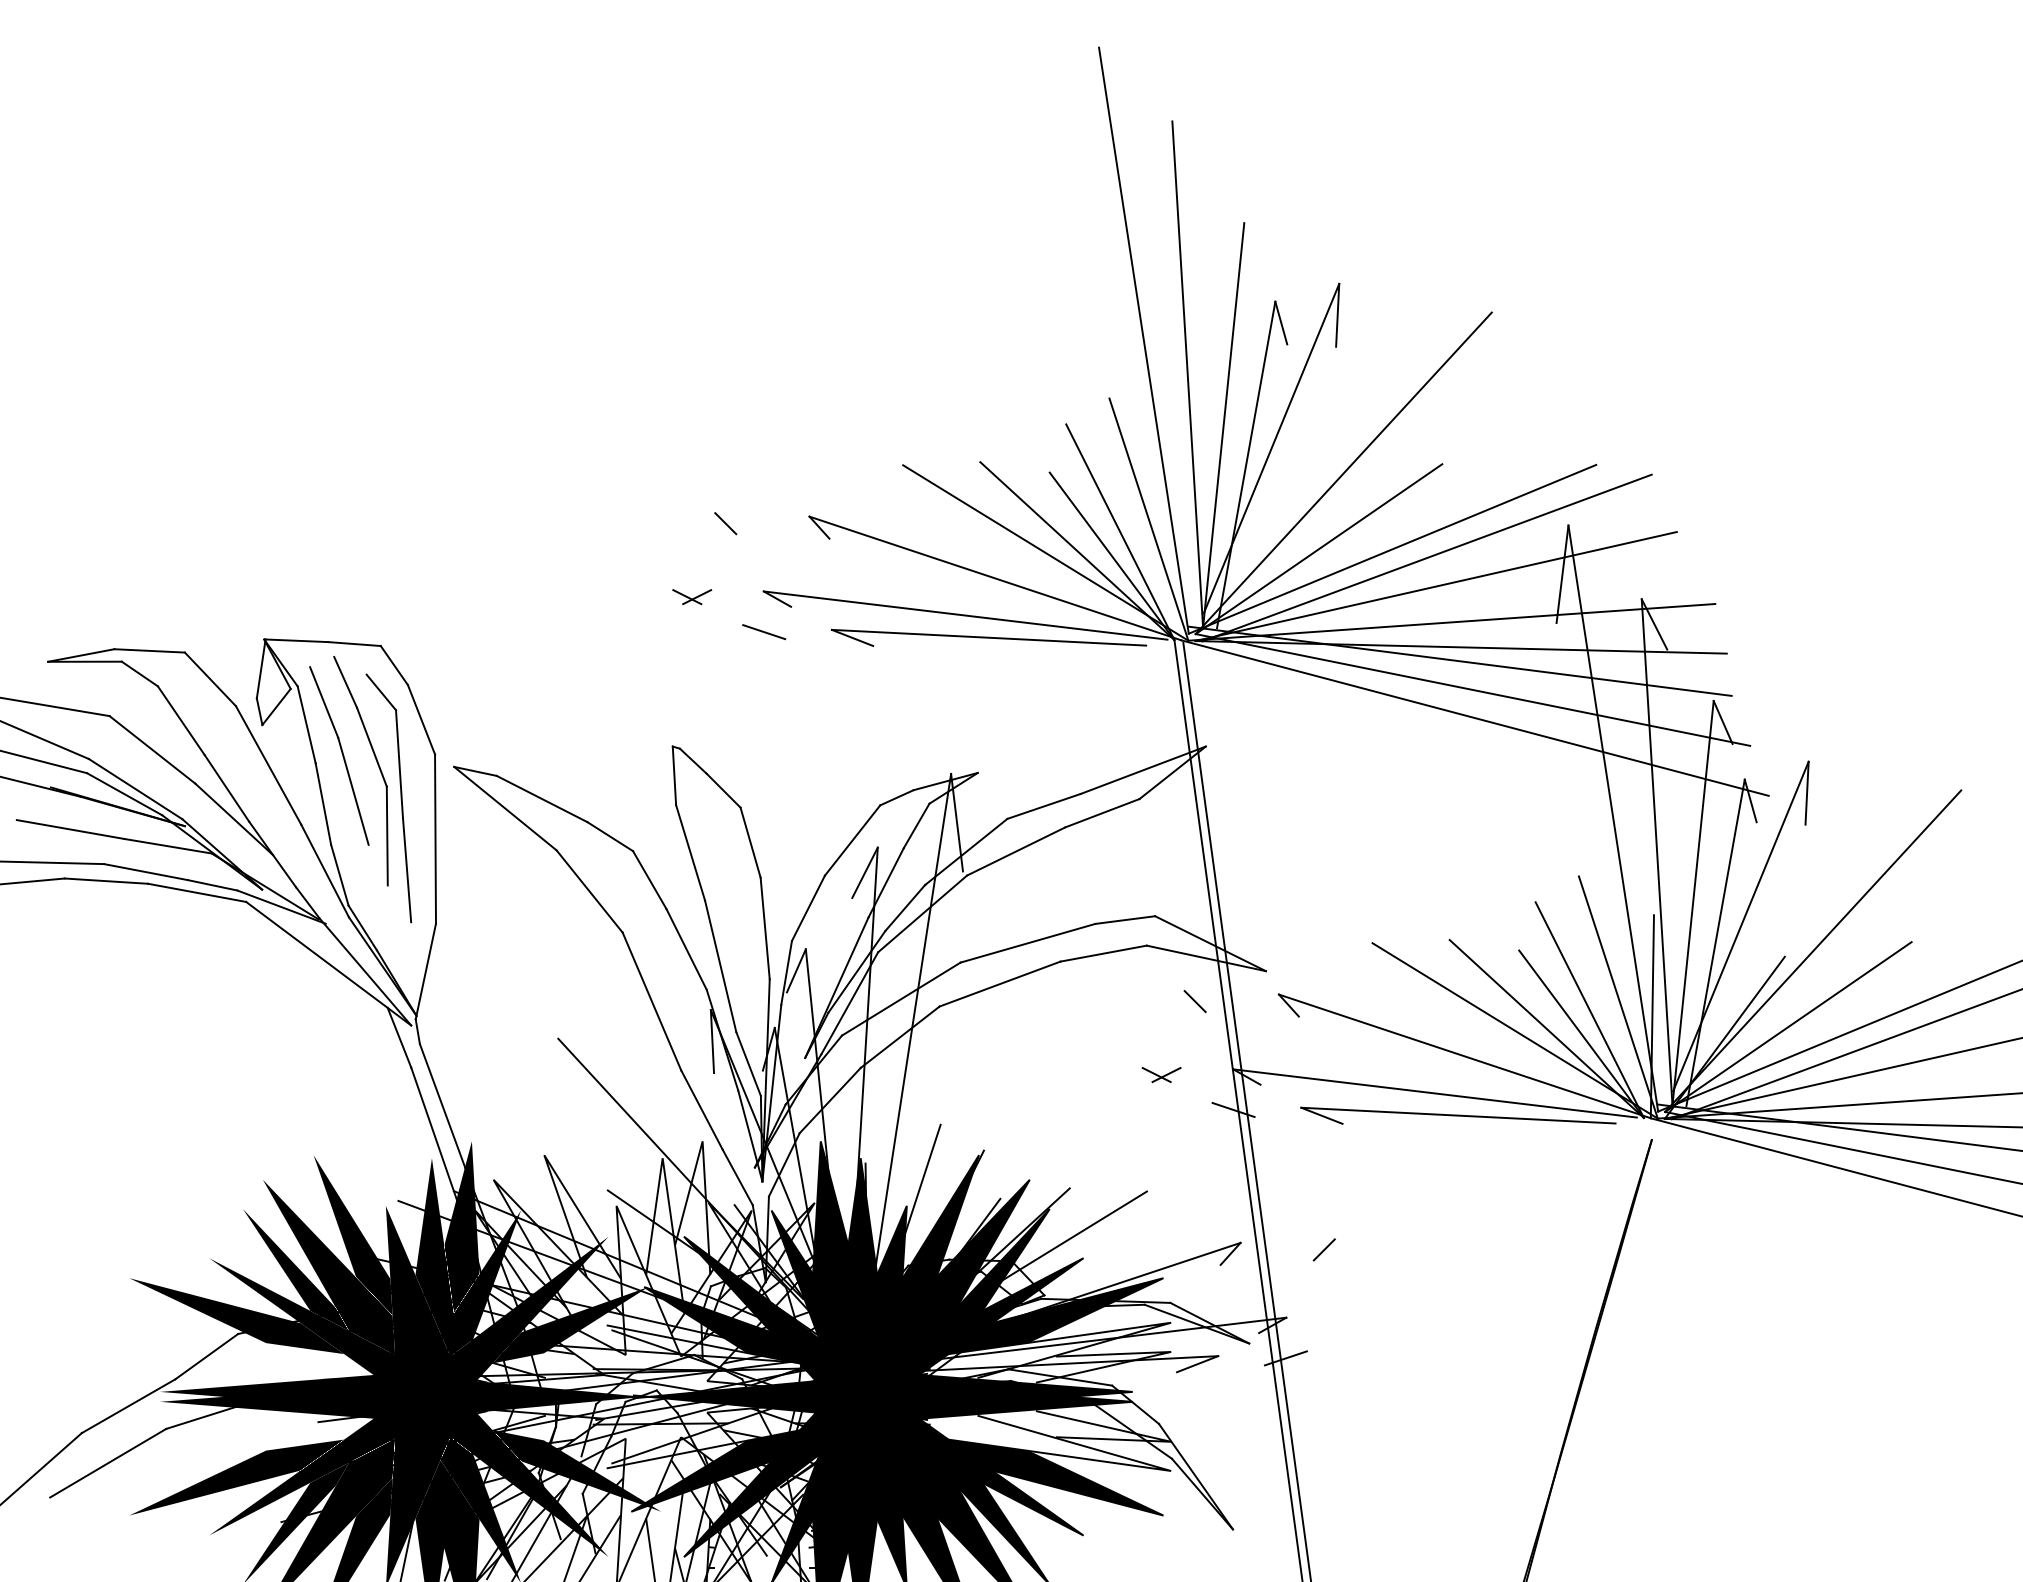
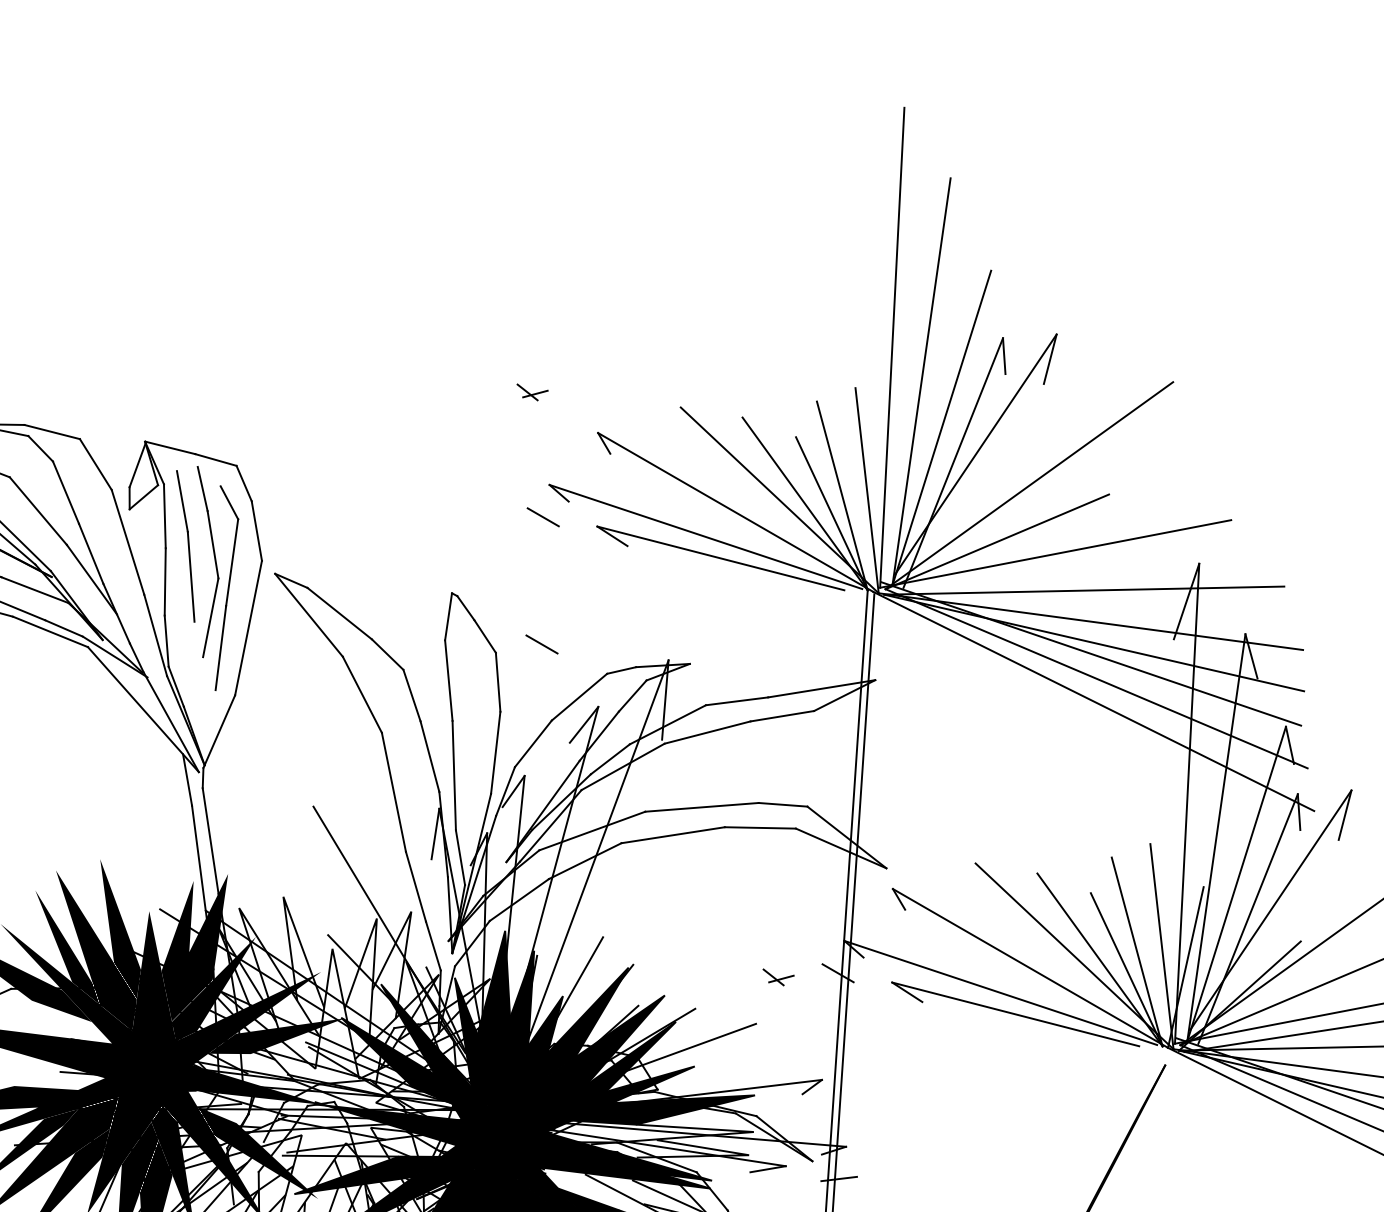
line: (725, 523) -> (530, 424), removed
line: (1426, 557) -> (1081, 566), removed
part: (692, 597) -> (531, 393), moved
line: (794, 786) -> (542, 644), added
line: (1194, 1001) -> (824, 880), removed
part: (1161, 1075) -> (777, 978), moved
line: (1323, 1249) -> (886, 1098), removed

